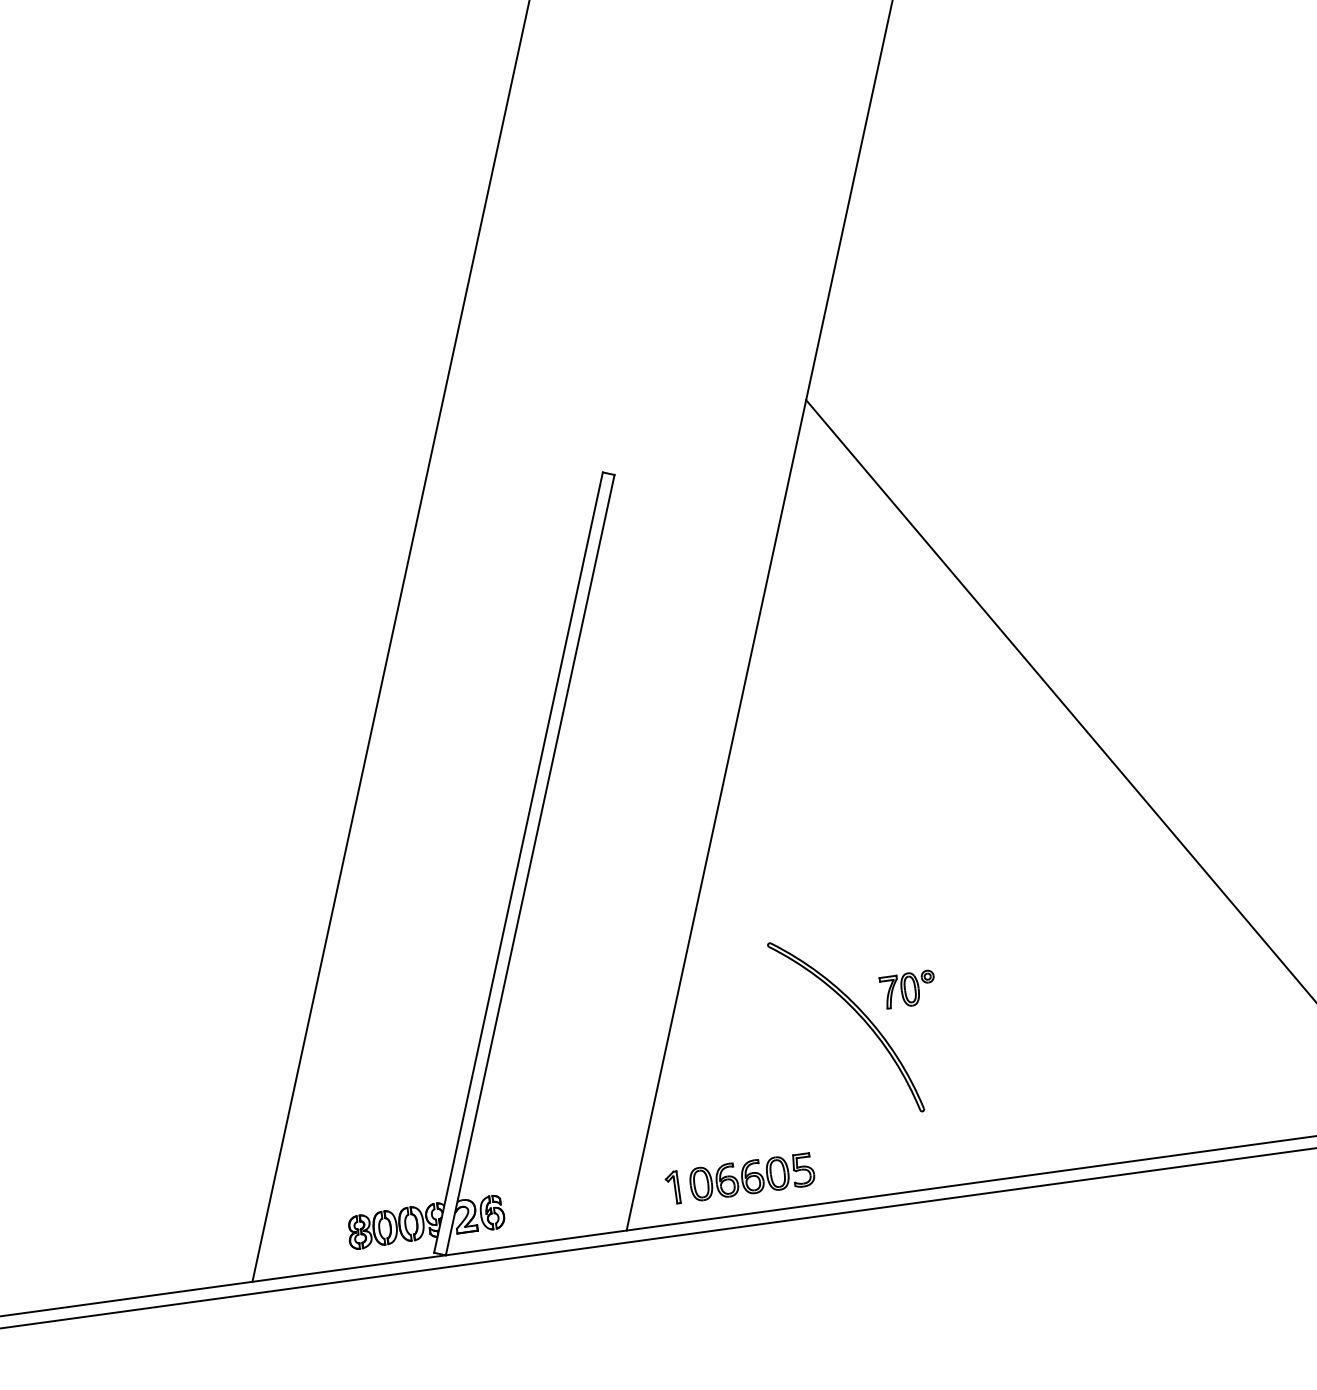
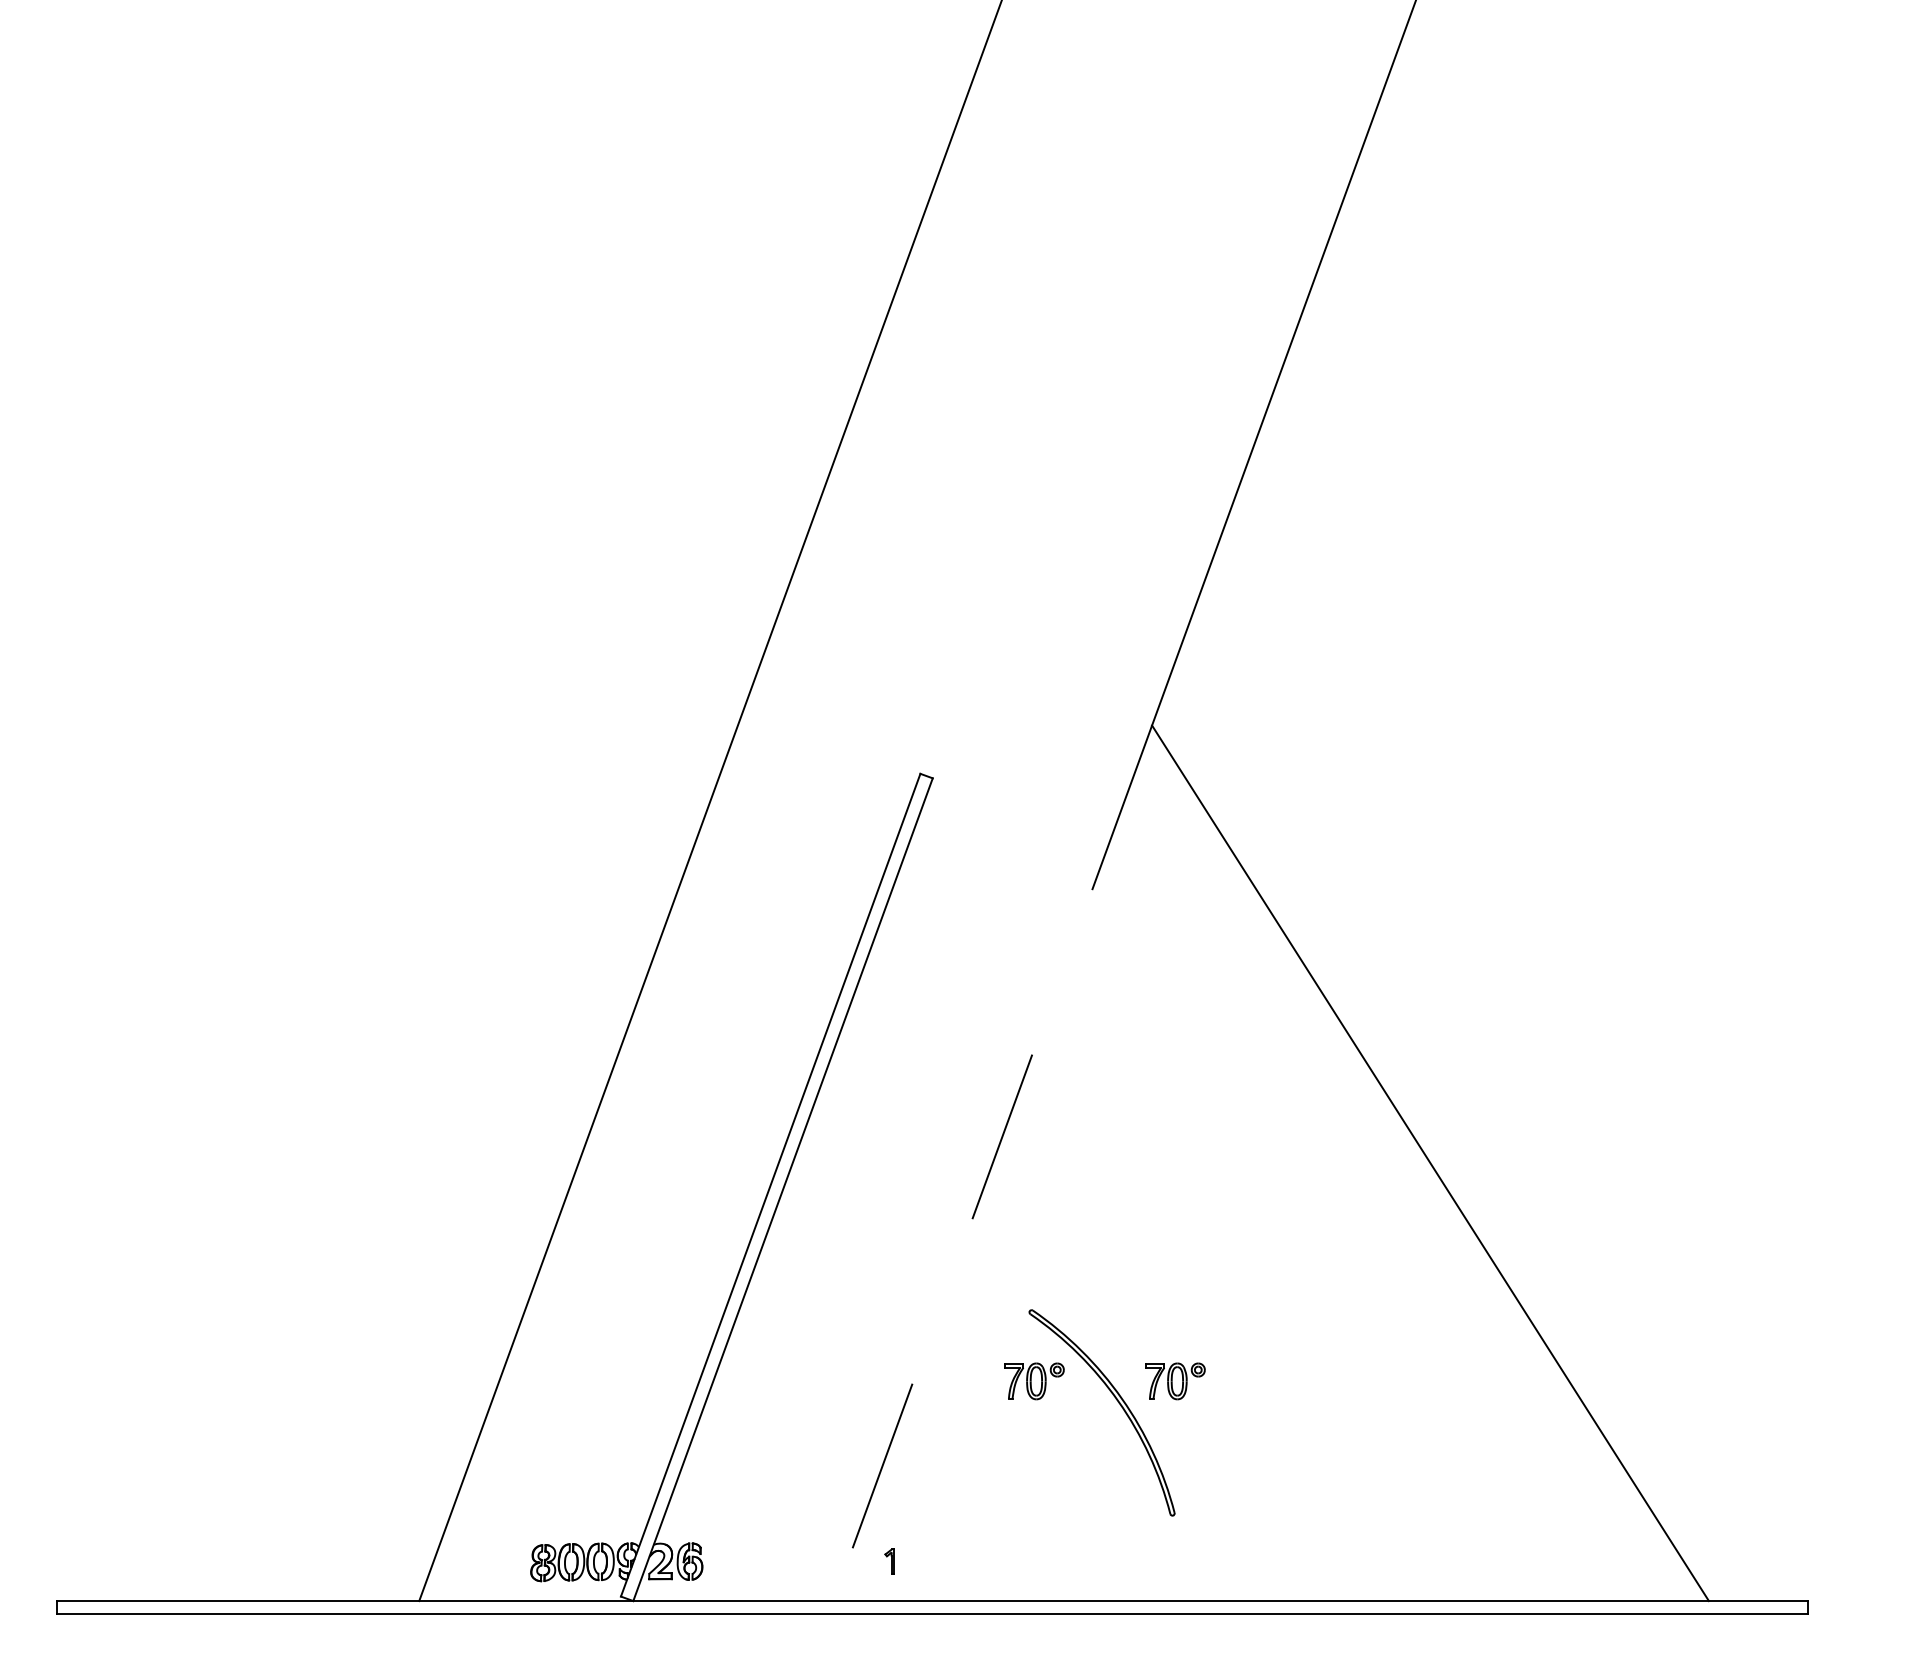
line: (716, 815) -> (992, 1163), solid -> dashed
part: (781, 1007) -> (1034, 1381), added
part: (751, 1176) -> (977, 1561), removed
part: (672, 1187) -> (889, 1561), size x0.7

